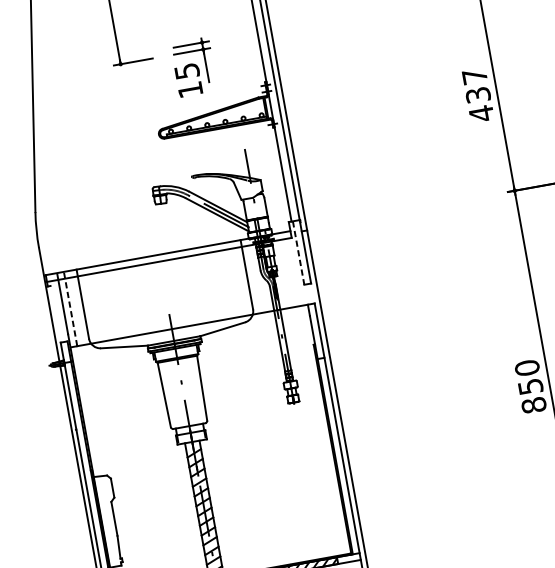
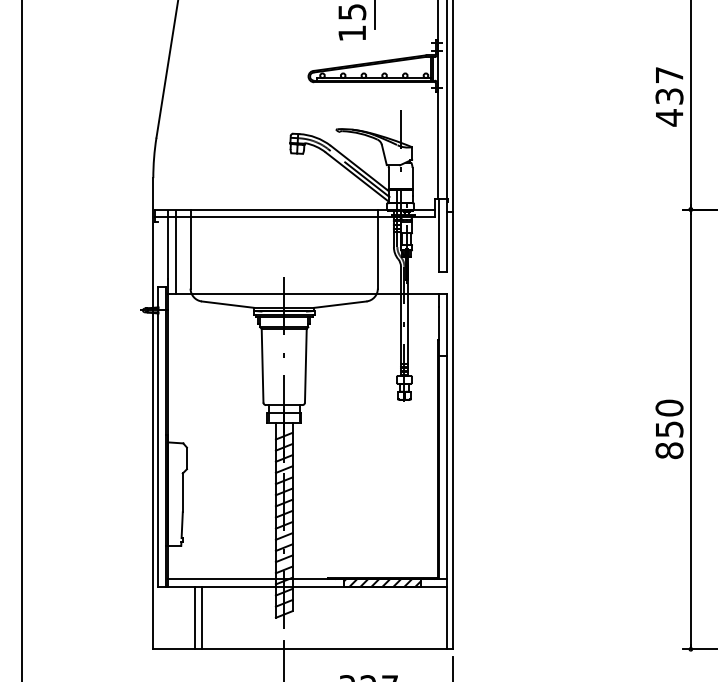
line: (298, 253) -> (439, 235), dashed -> solid
line: (71, 309) -> (176, 252), dashed -> solid

